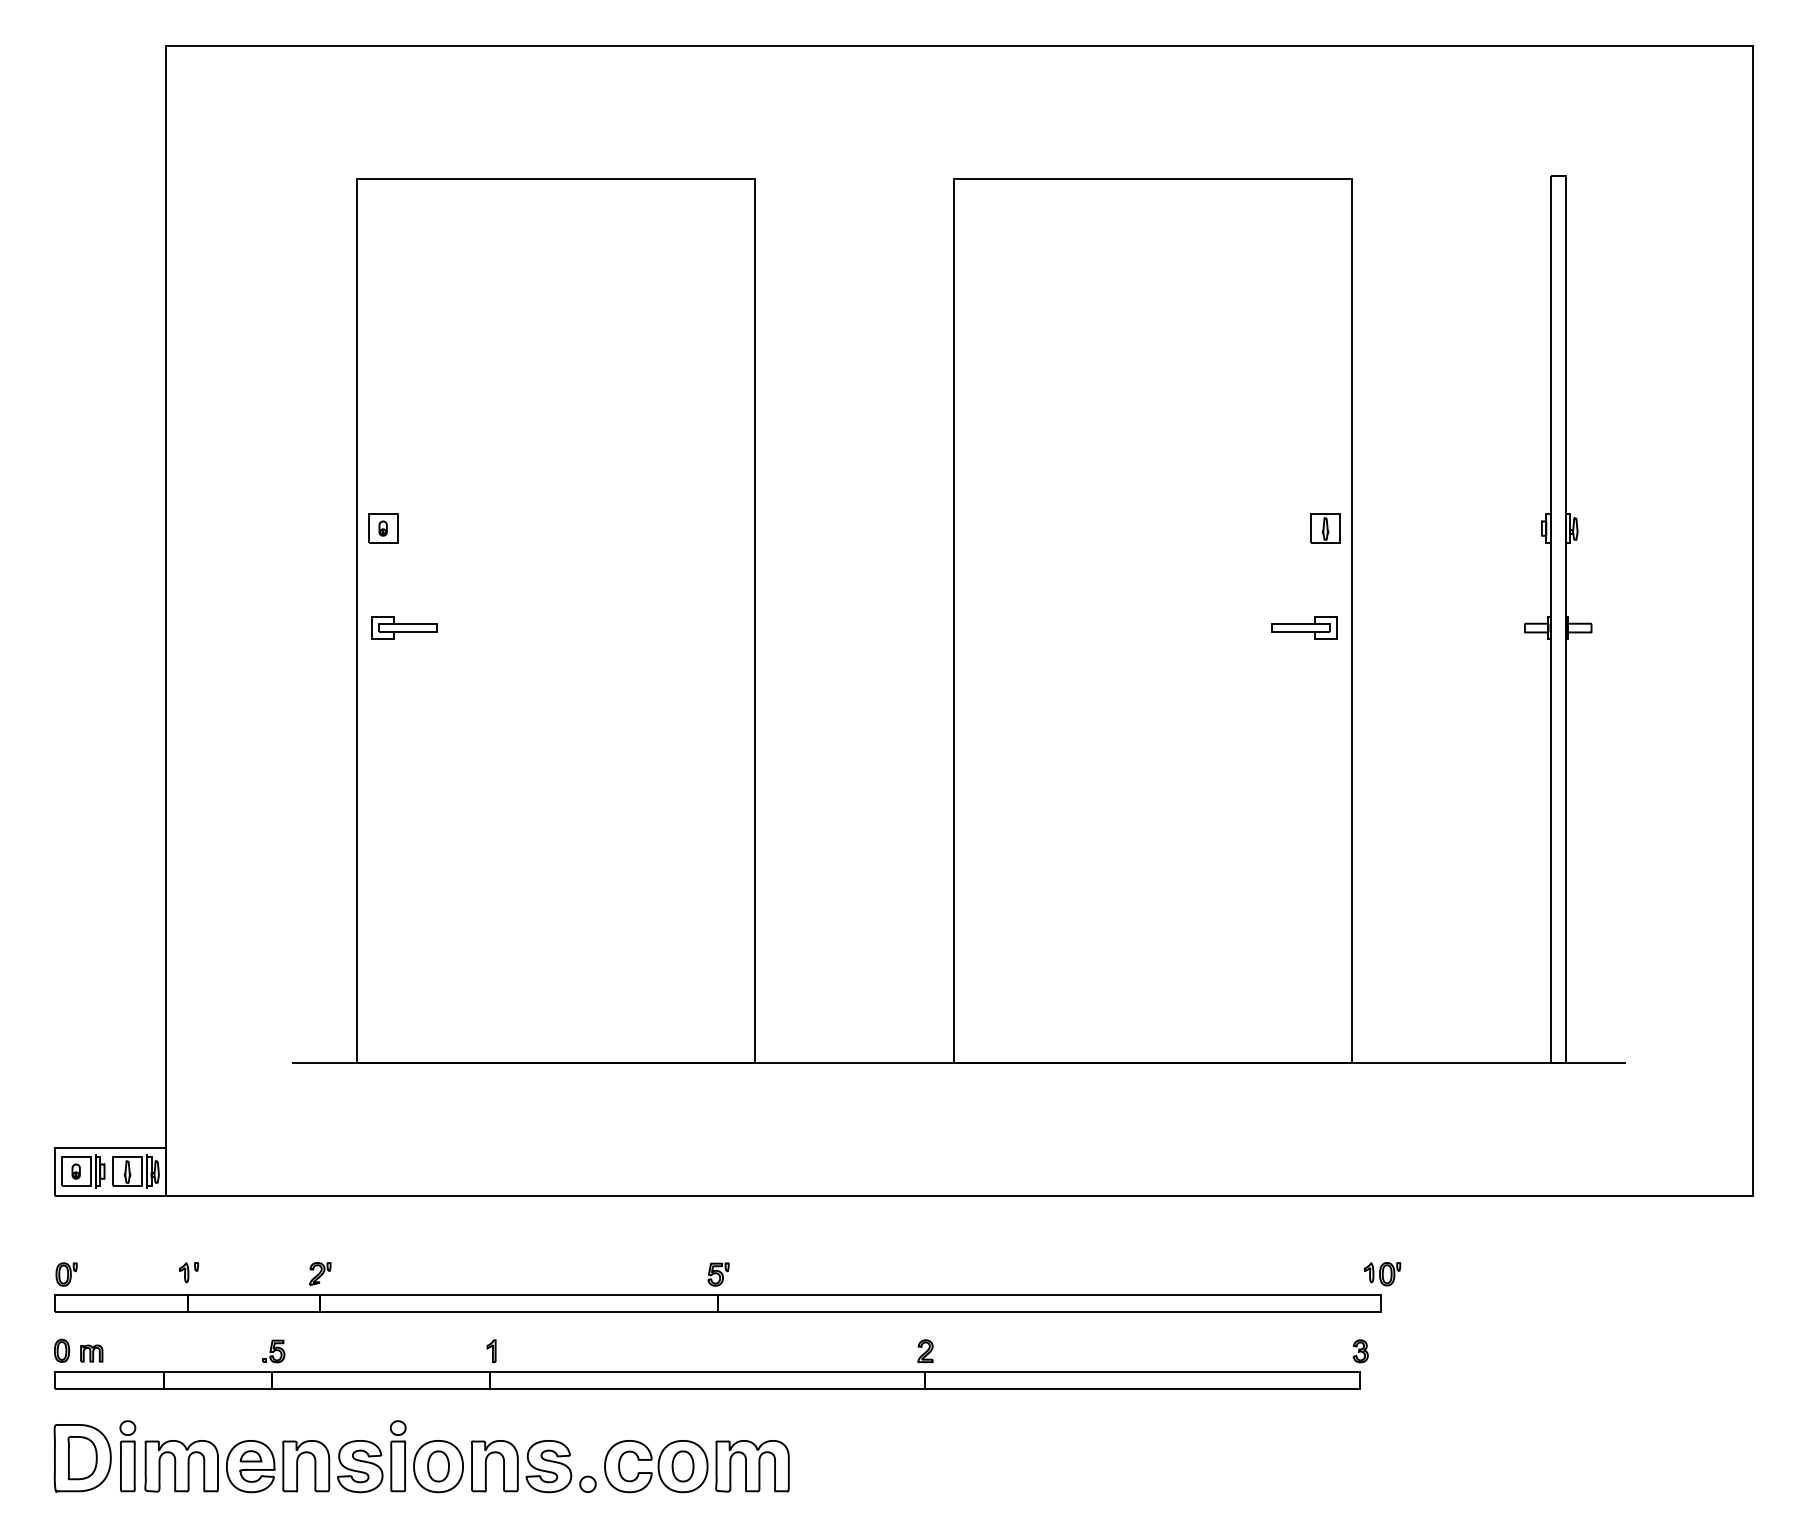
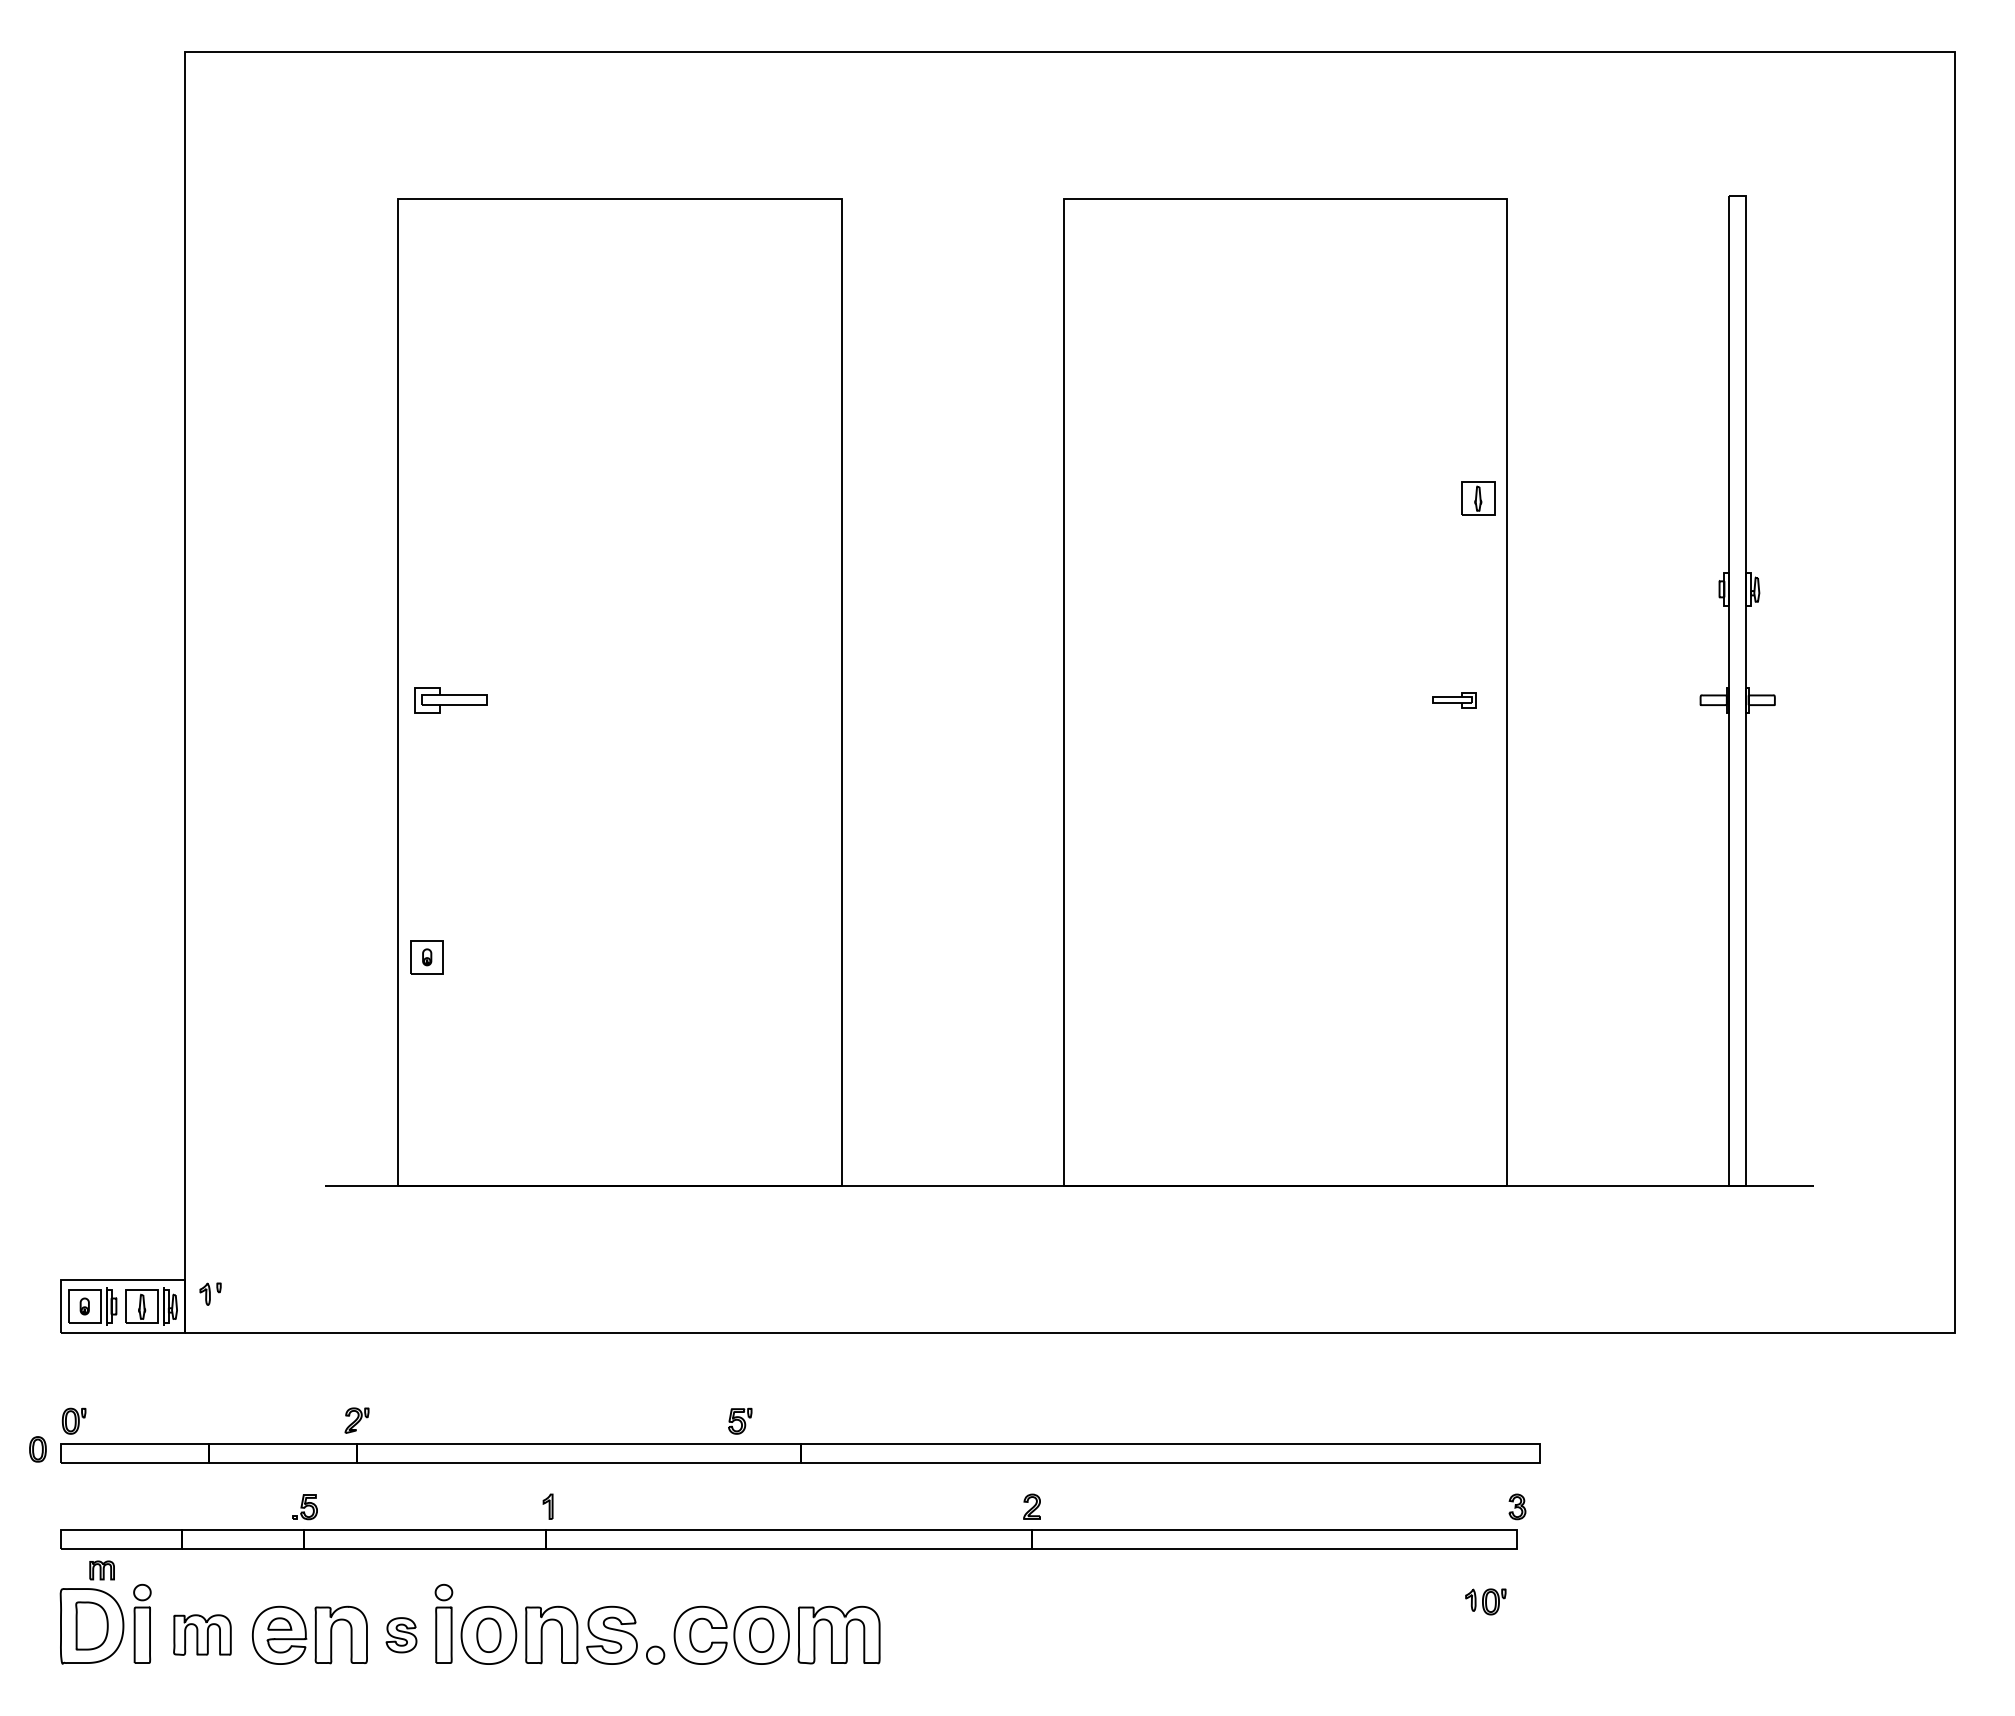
part: (382, 528) -> (426, 957), moved
part: (1325, 528) -> (1478, 498), moved
part: (1304, 628) -> (1454, 700), size x0.6
part: (188, 1272) -> (210, 1293), moved
part: (718, 1273) -> (740, 1420), moved
part: (1382, 1273) -> (1485, 1601), moved
part: (61, 1350) -> (37, 1449), moved
part: (91, 1353) -> (101, 1570), moved
part: (181, 1465) -> (202, 1634), size x0.7
part: (360, 1465) -> (401, 1634), size x0.6

